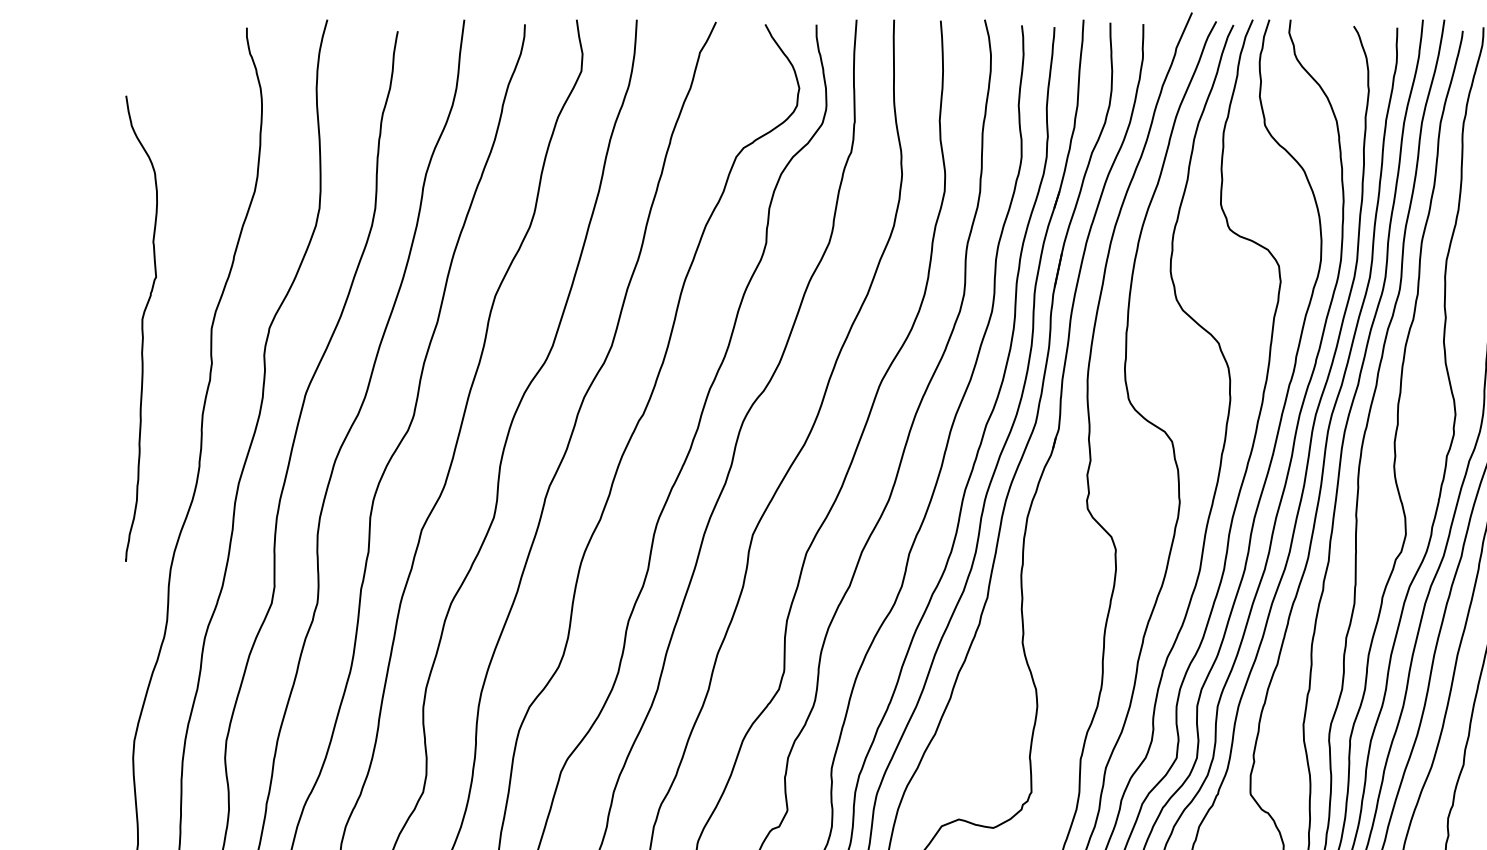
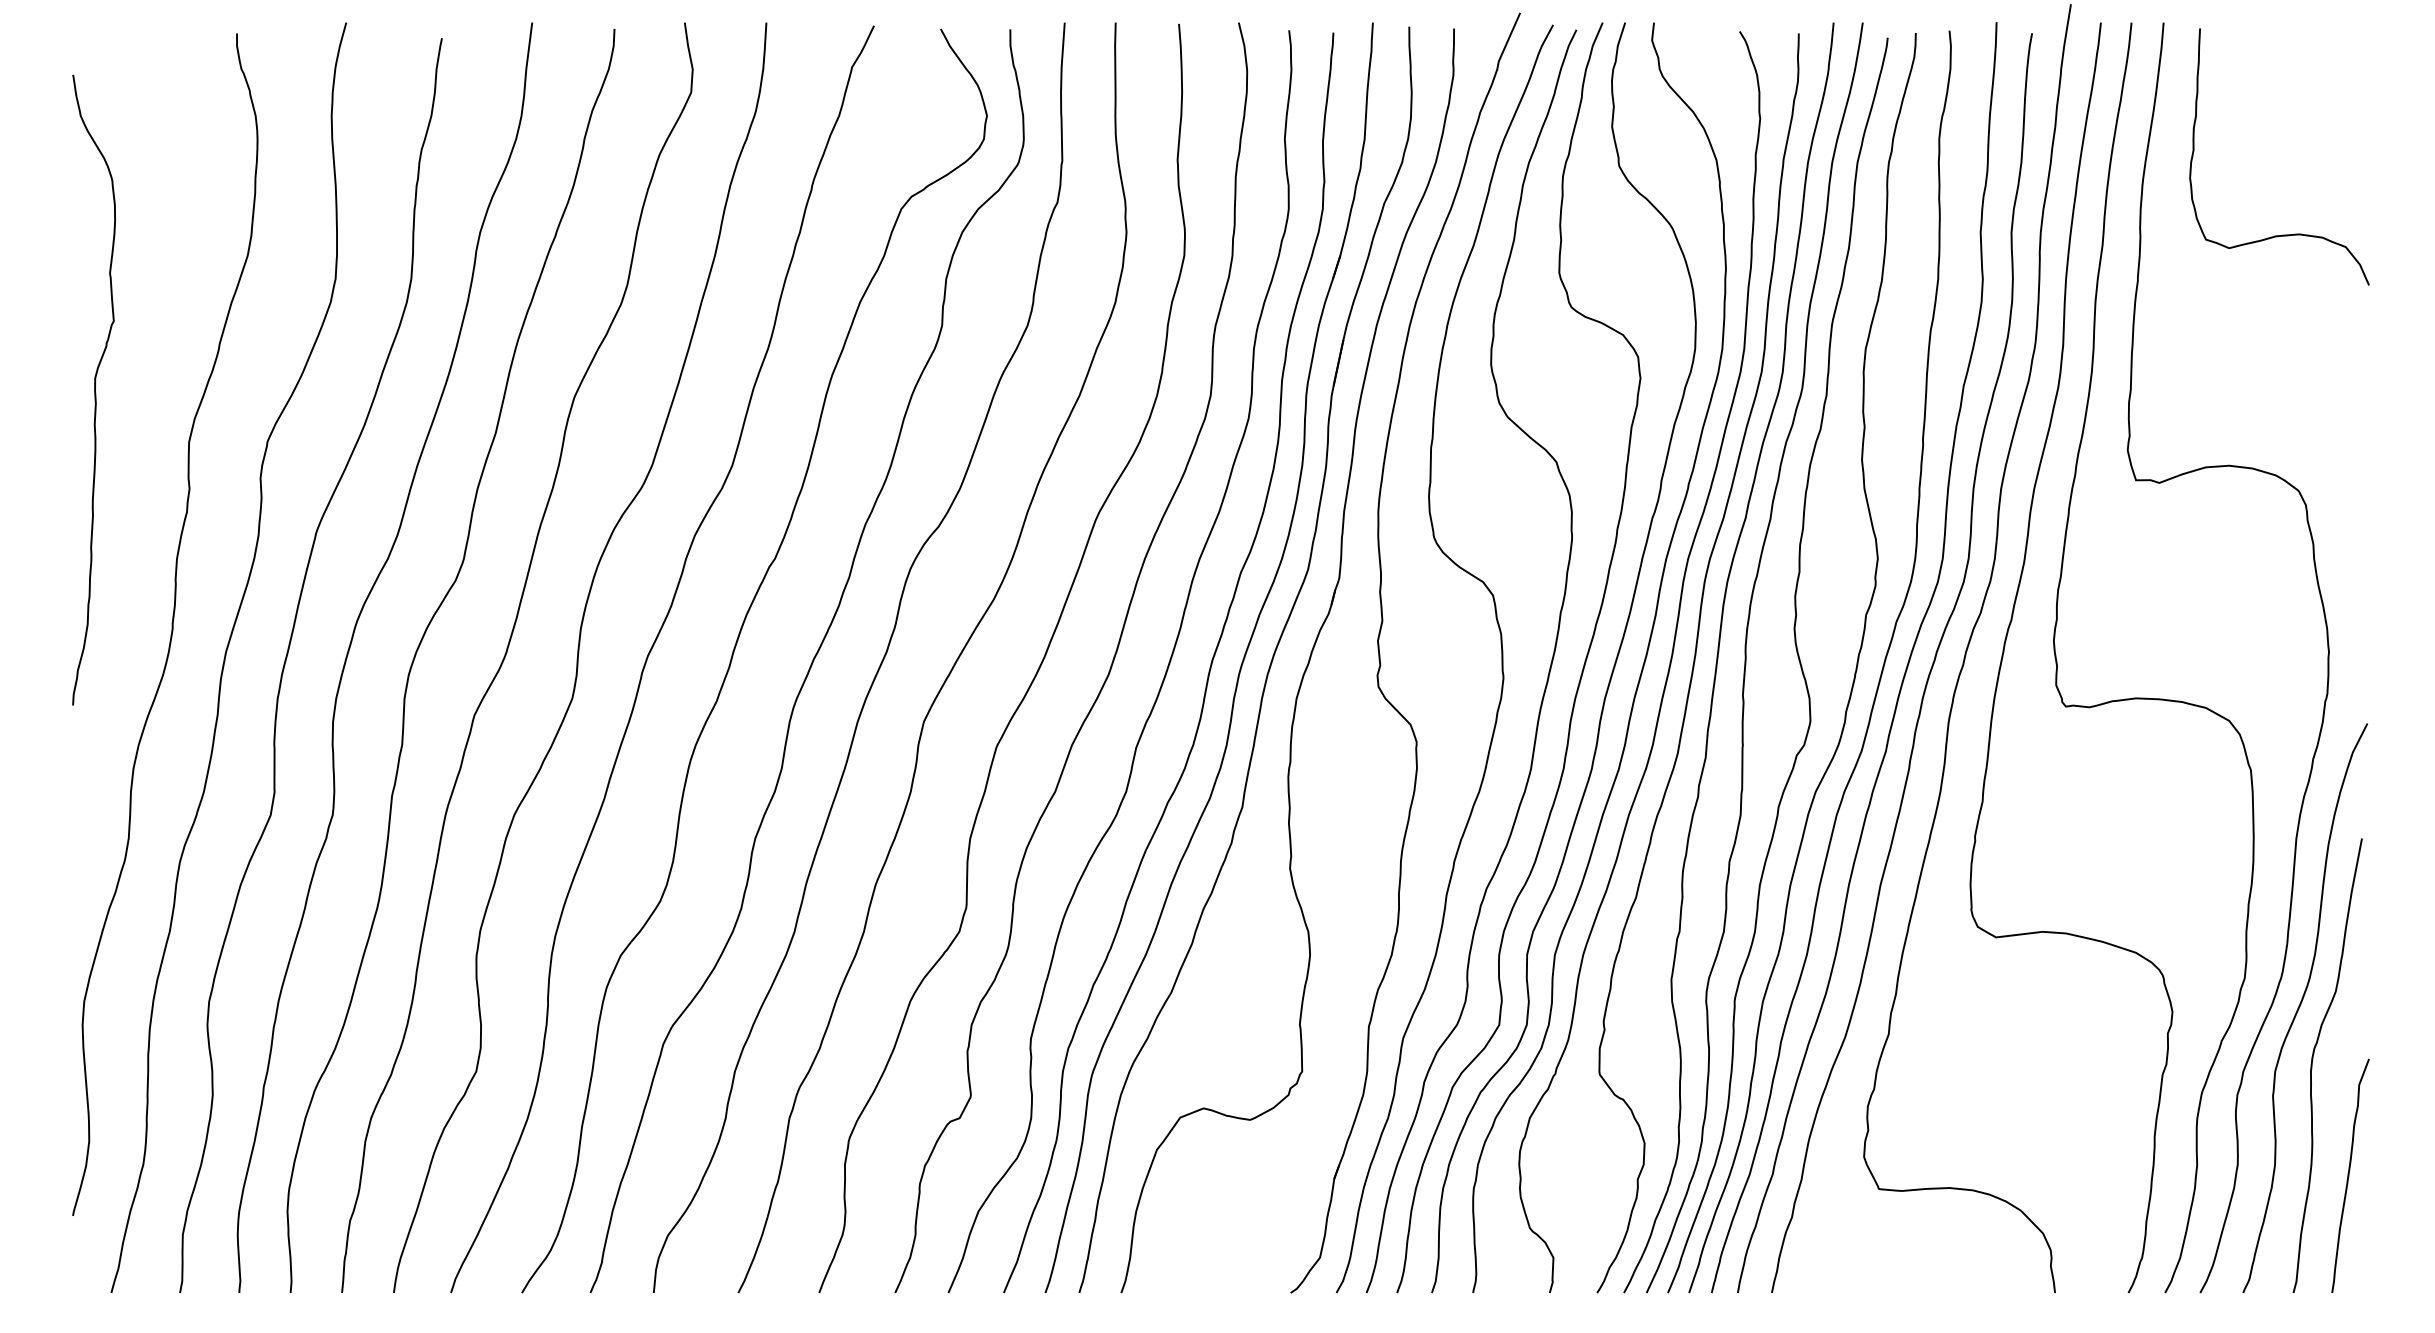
part: (141, 327) -> (93, 389), moved

